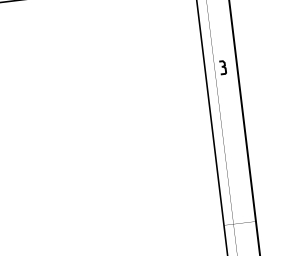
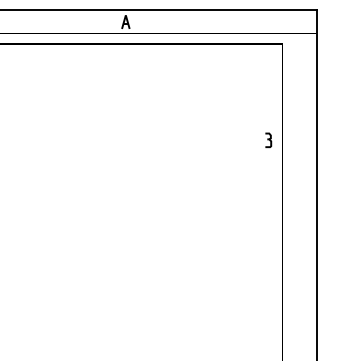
part: (222, 66) -> (268, 139), moved

